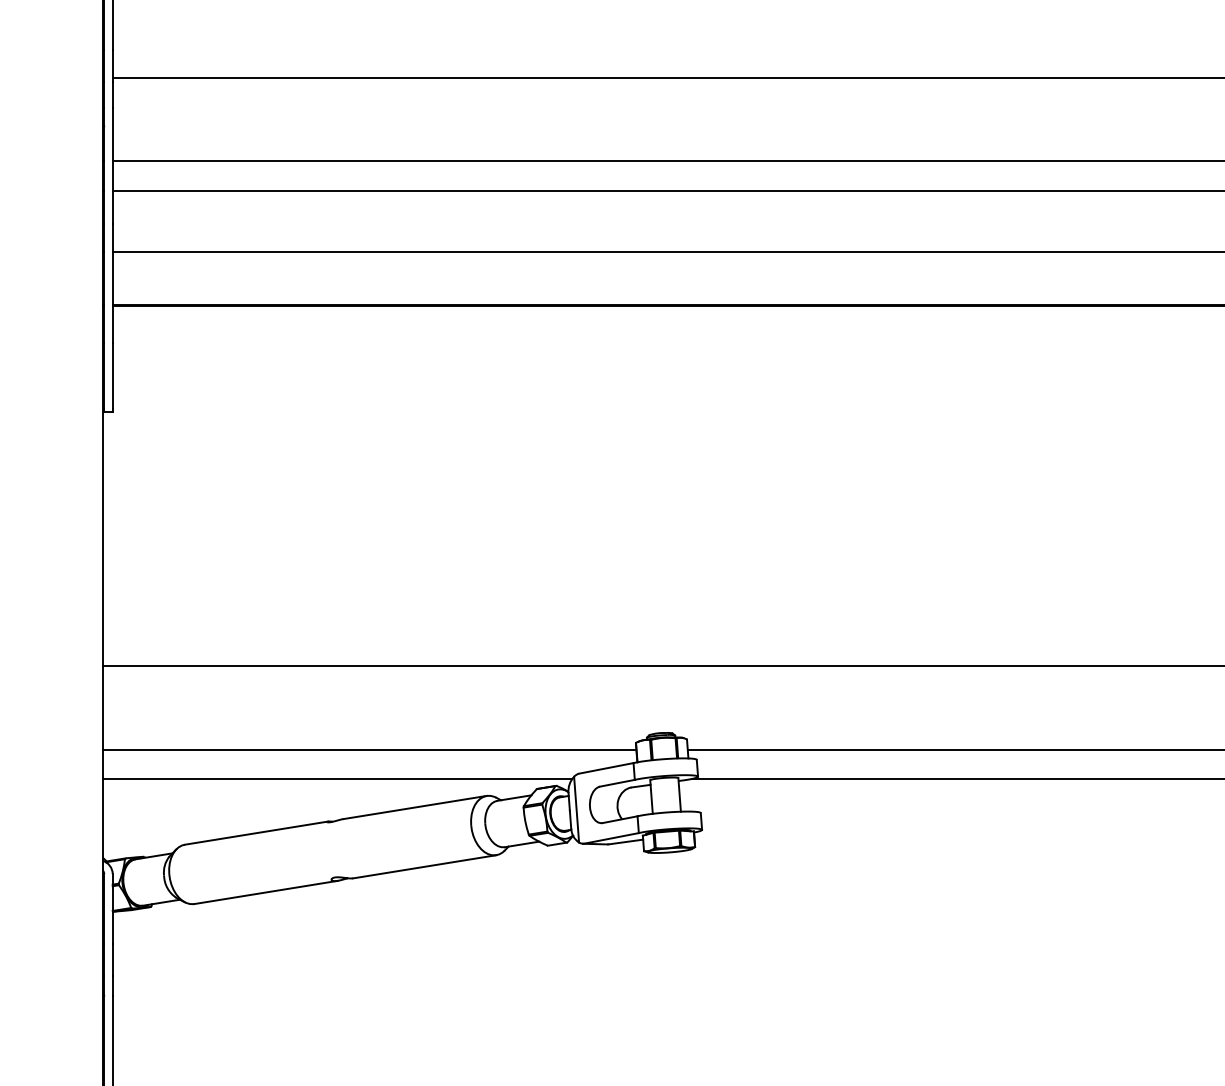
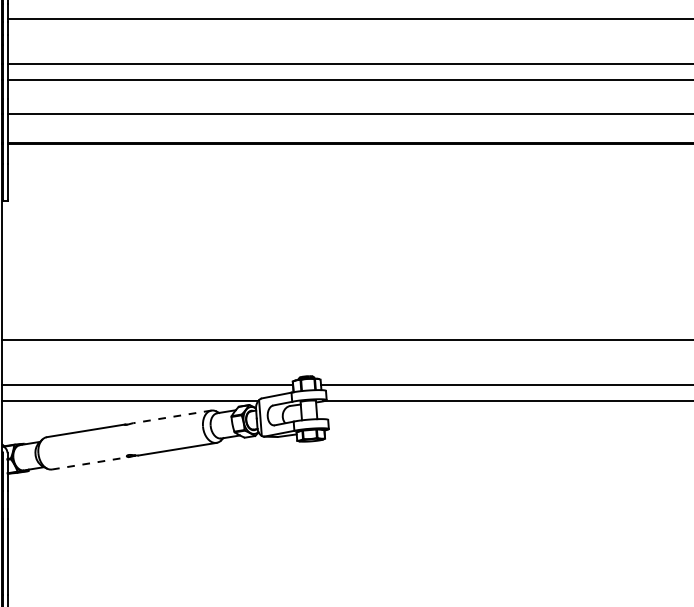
line: (415, 806) -> (172, 416), solid -> dashed
line: (266, 893) -> (91, 463), solid -> dashed

